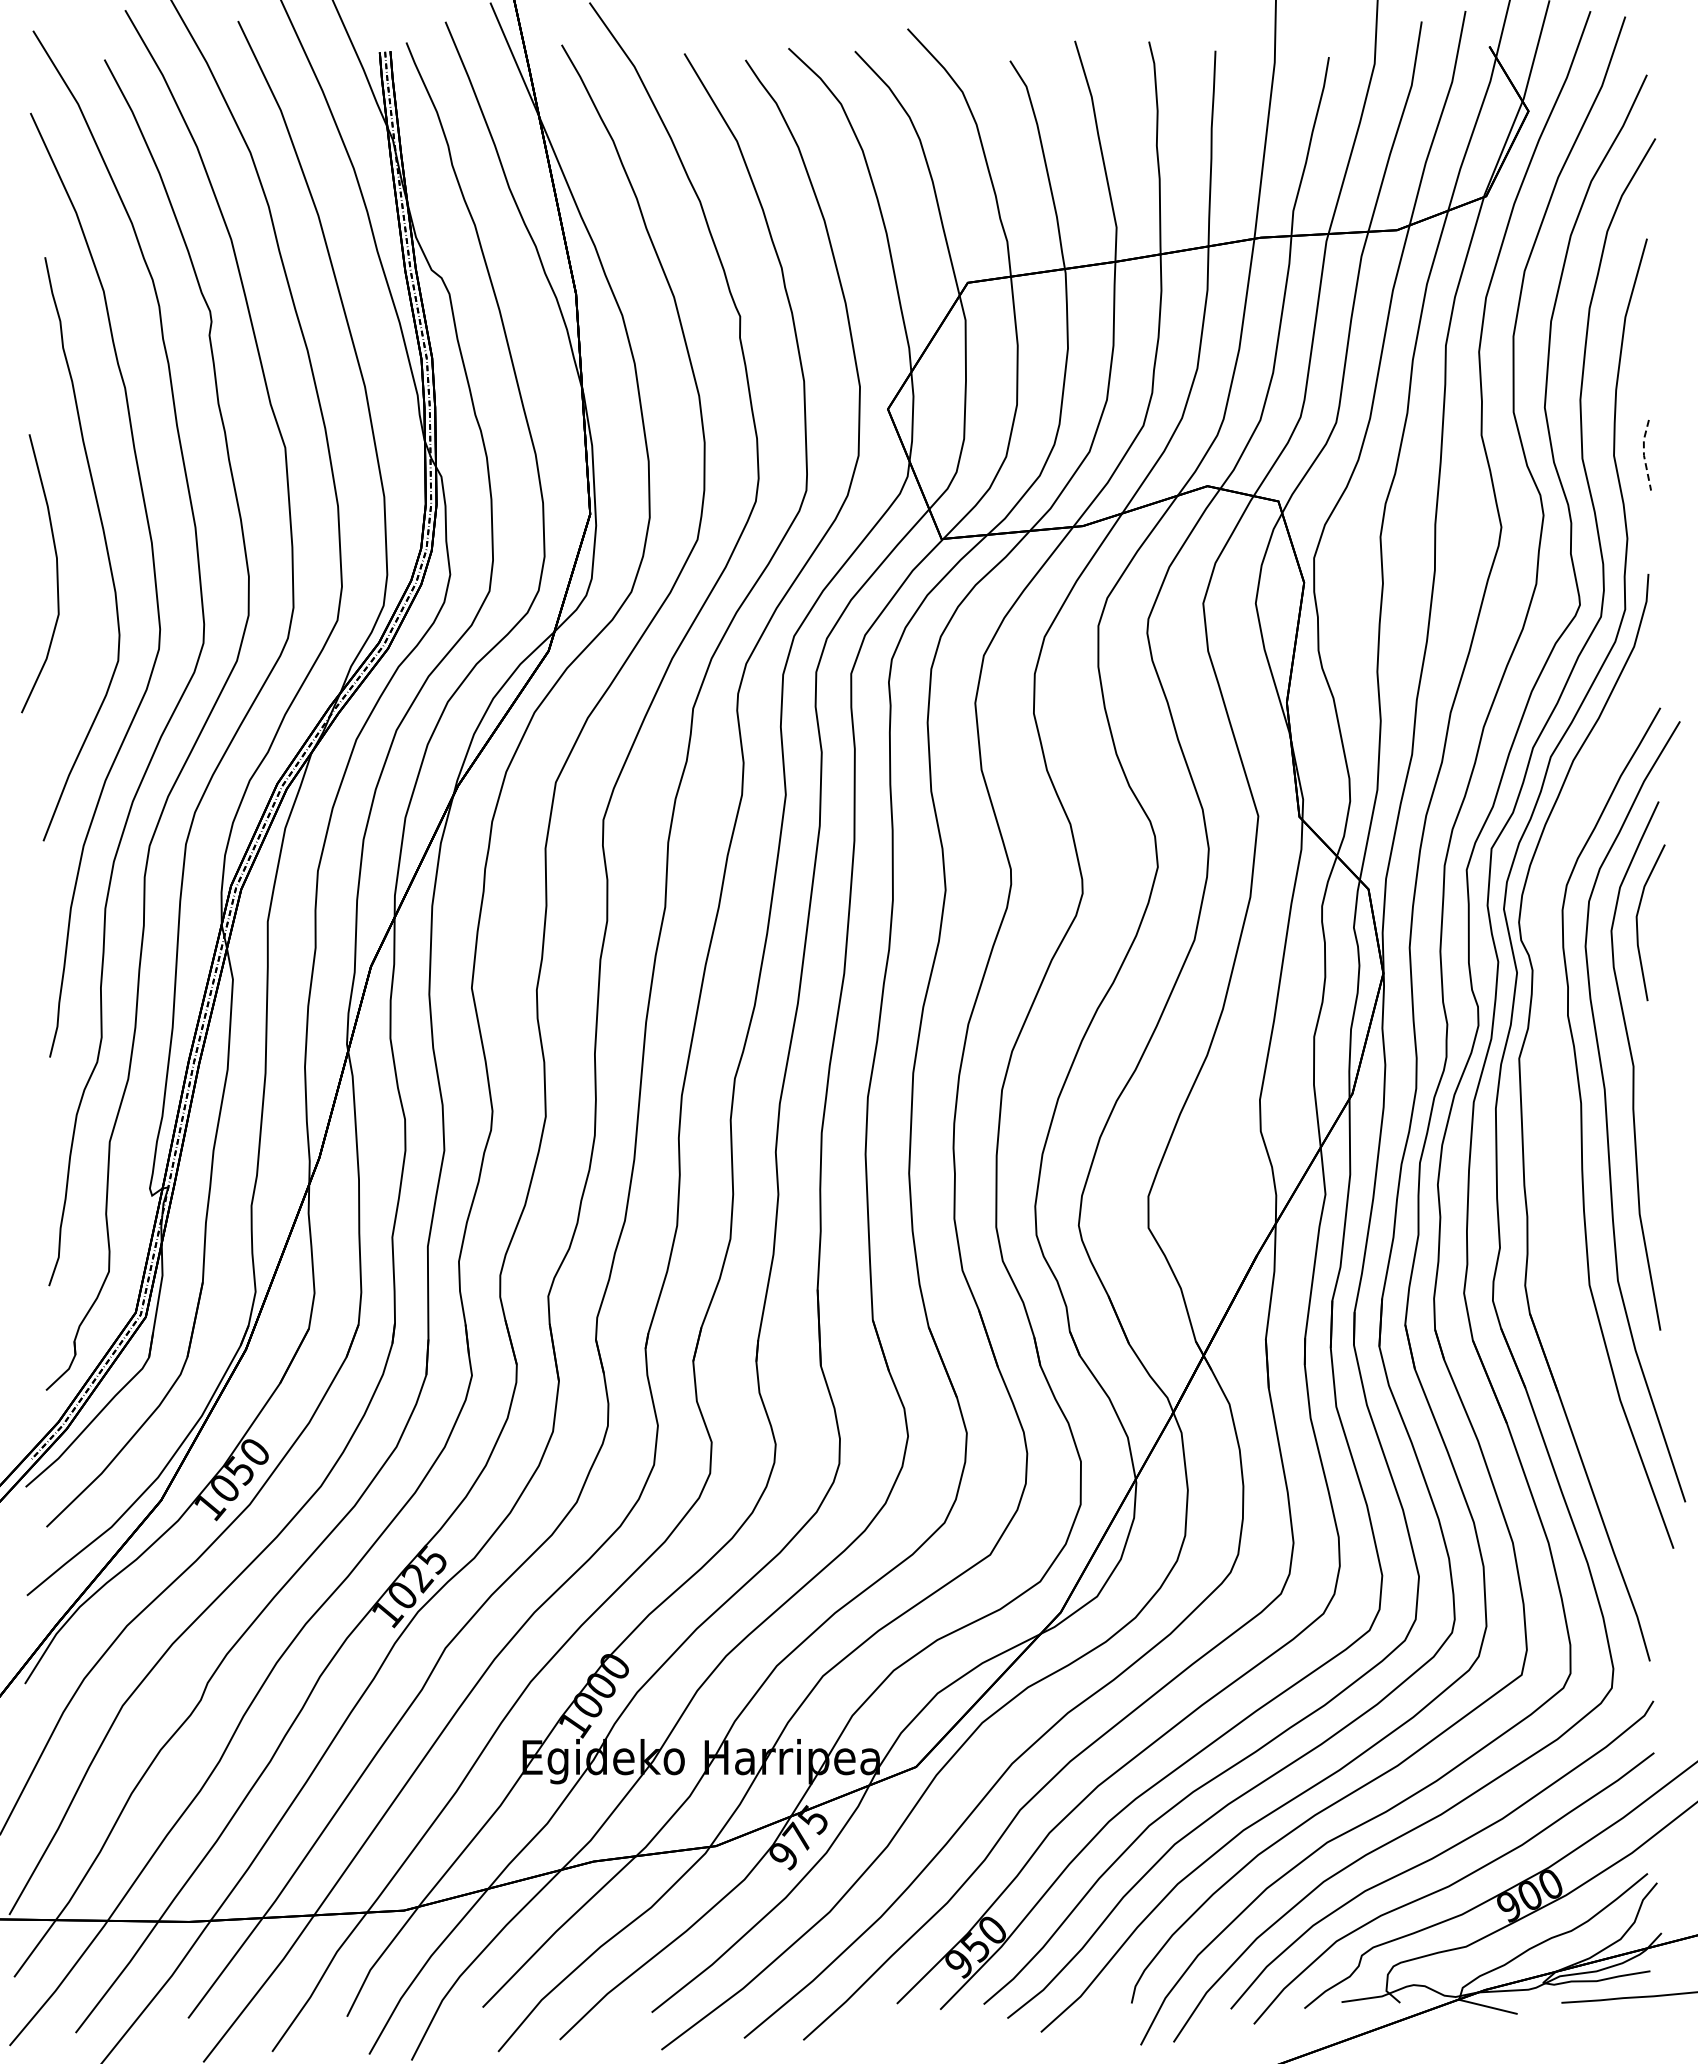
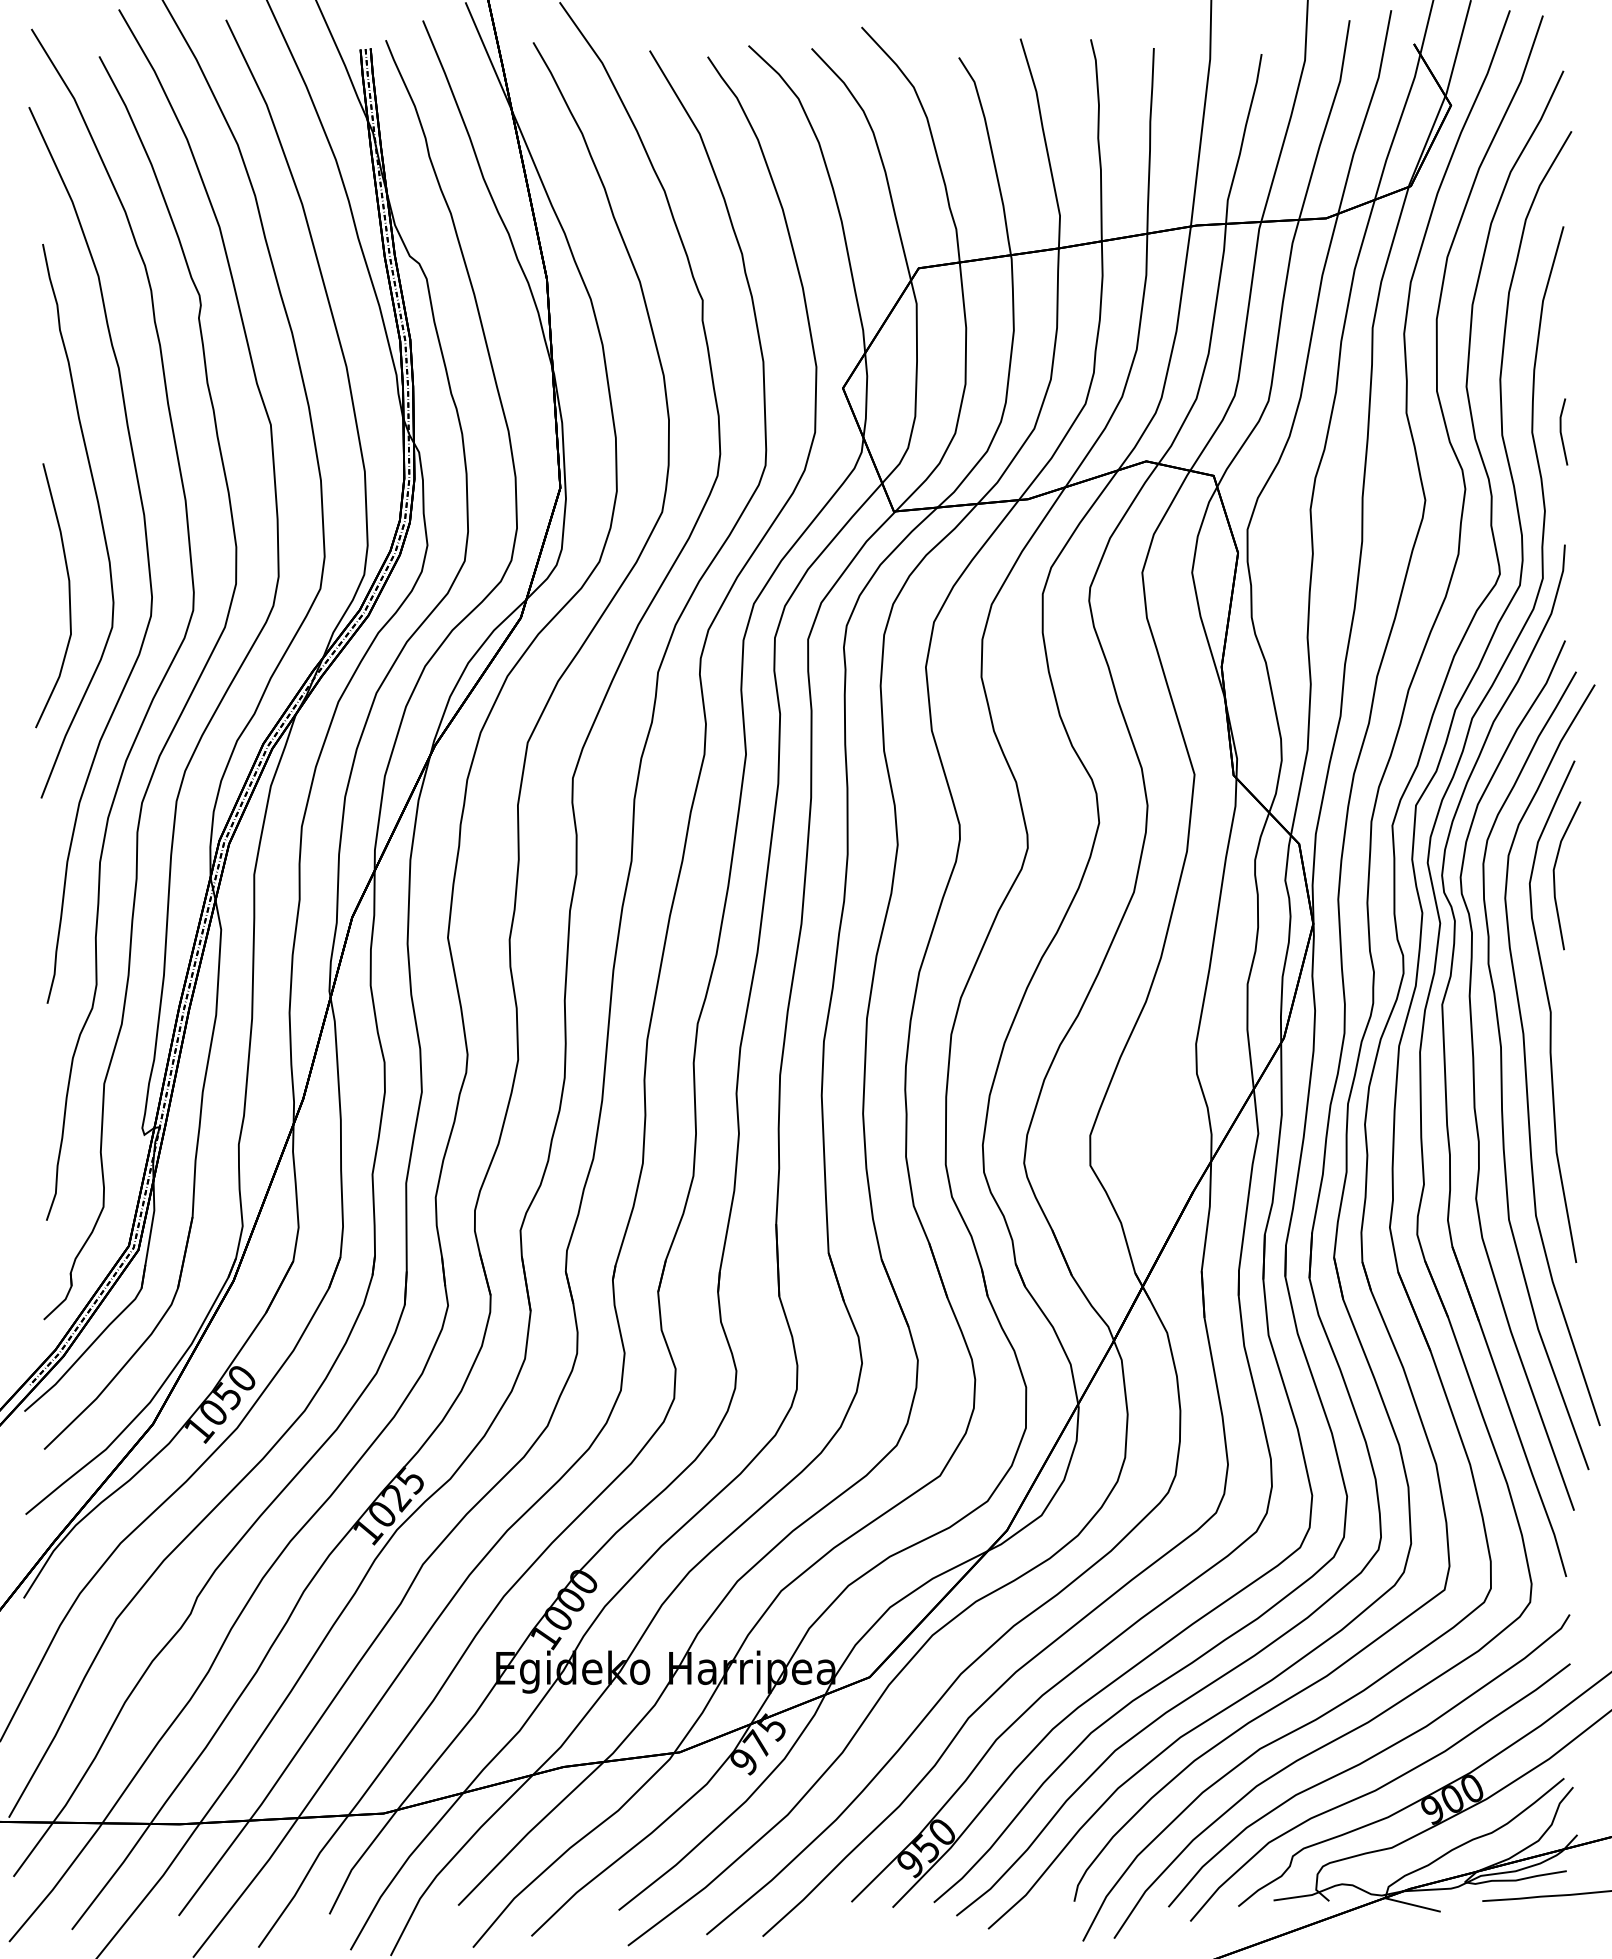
line: (1643, 455) -> (1560, 432), dashed -> solid
curve: (56, 573) -> (68, 595), moved
curve: (1553, 1132) -> (1474, 1074), added

